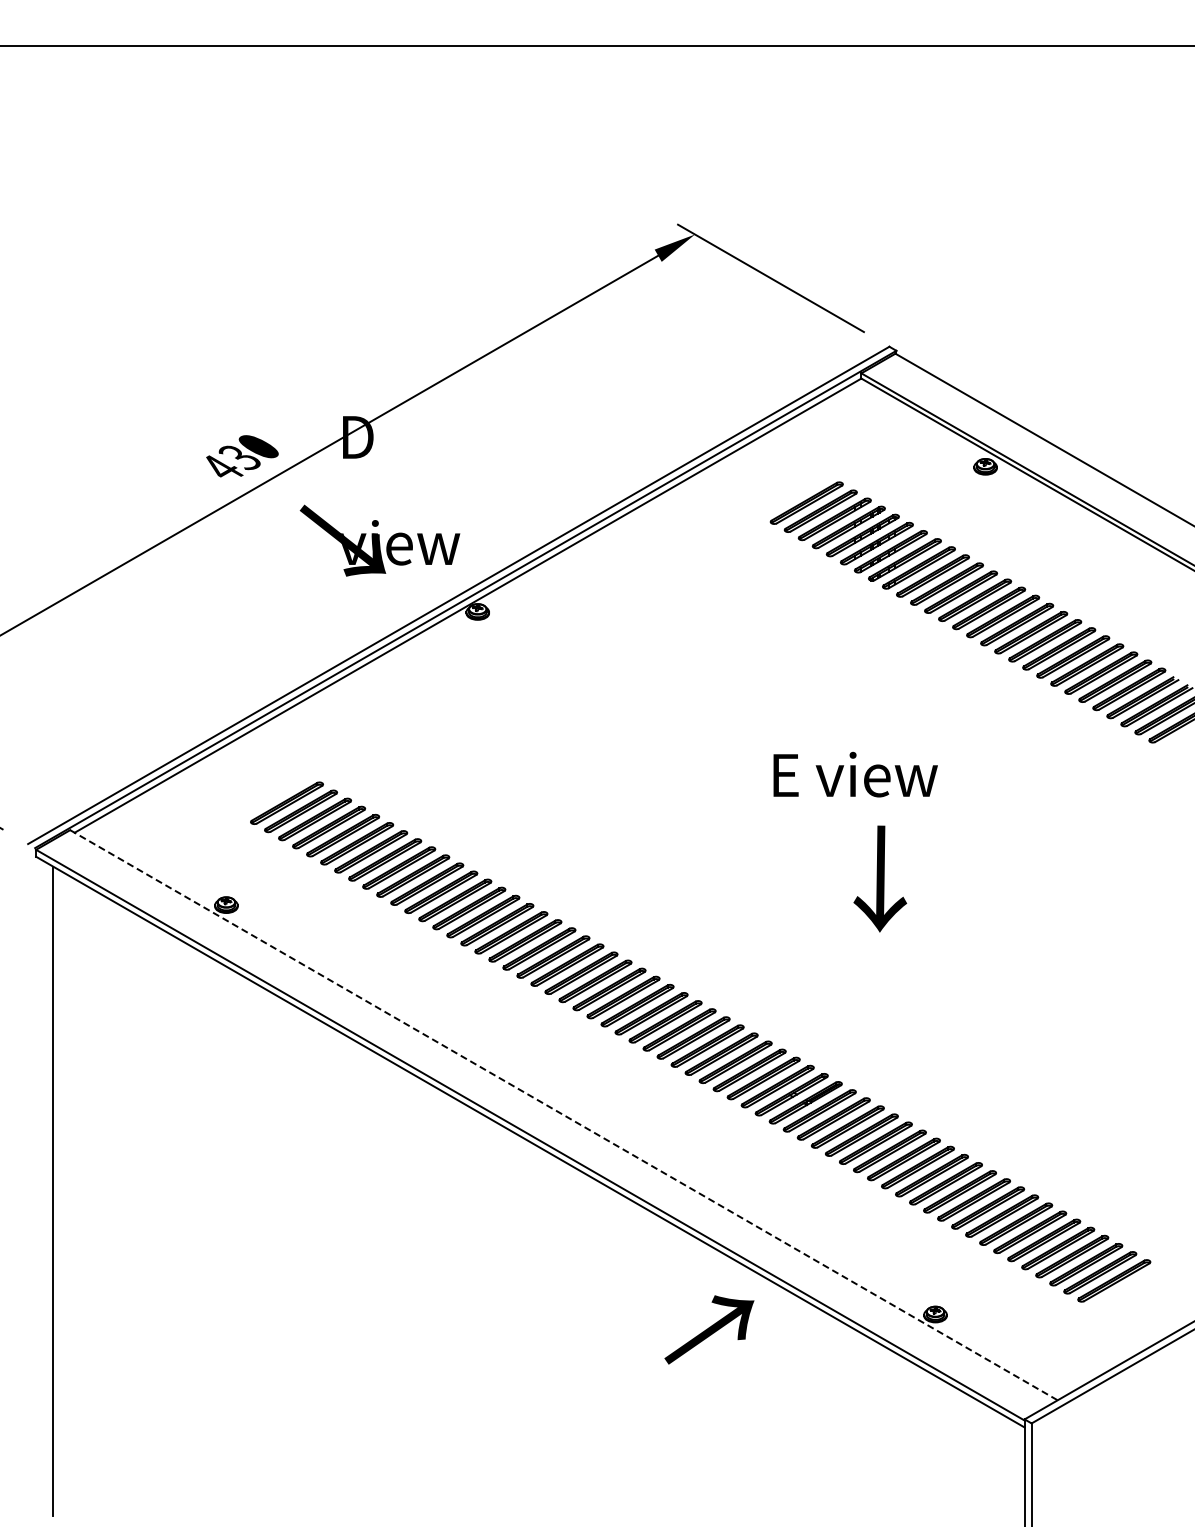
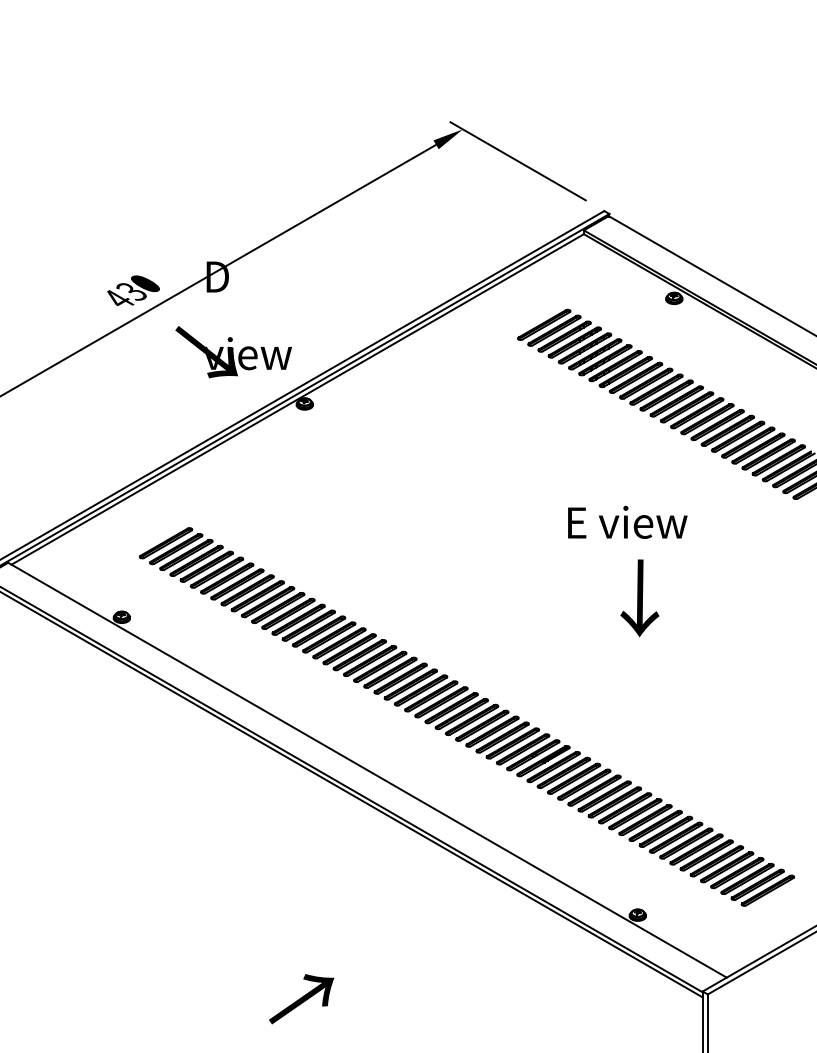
text: (855, 774) -> (627, 522), moved
text: (880, 878) -> (640, 597), moved
line: (564, 1115) -> (367, 770), dashed -> solid
text: (709, 1329) -> (301, 998), moved

